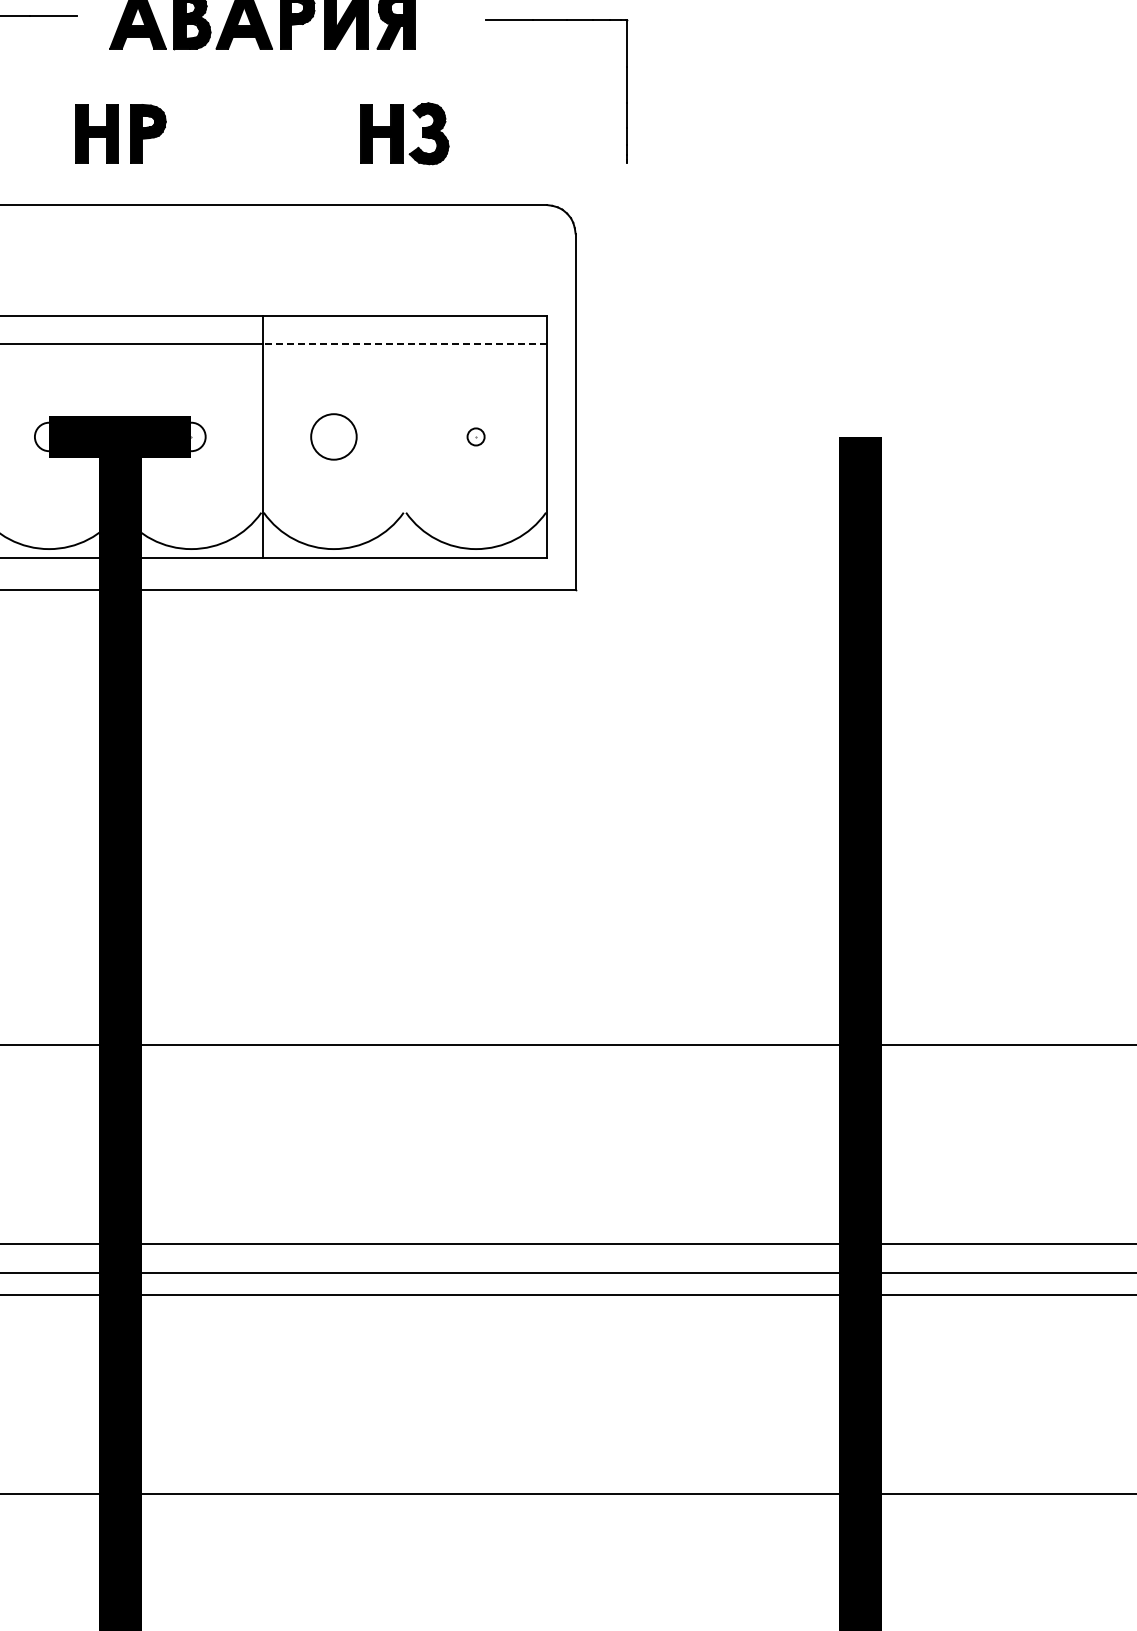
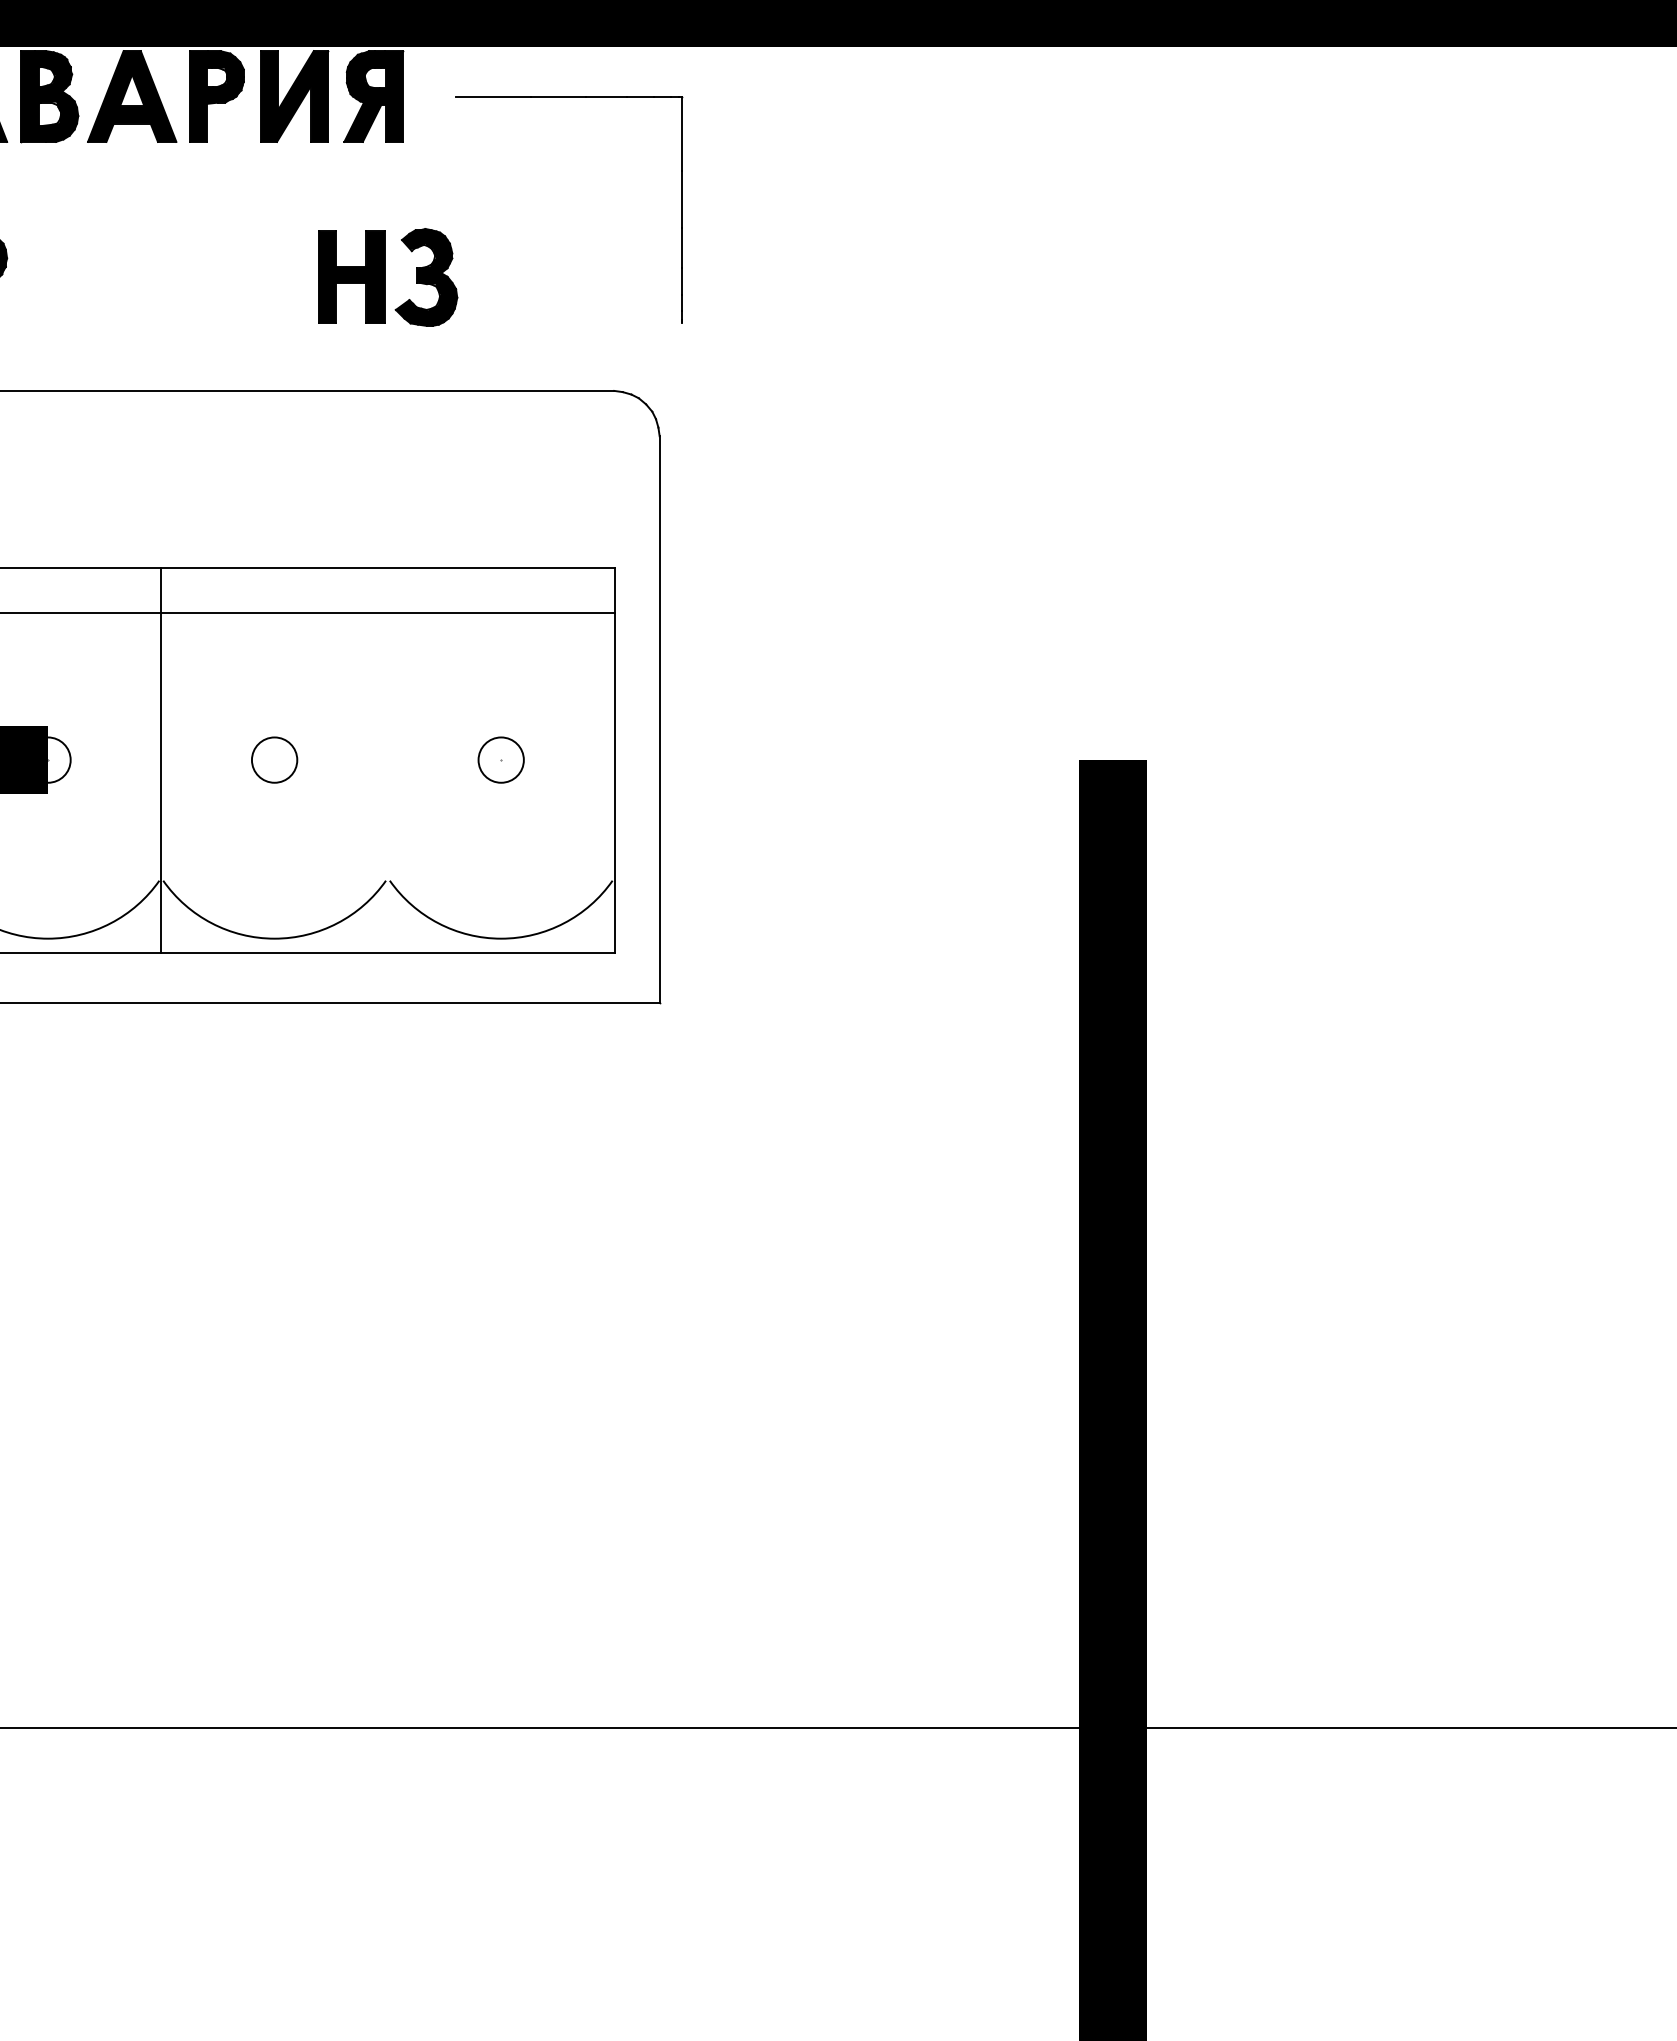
part: (626, 91) -> (680, 210), moved
line: (404, 344) -> (387, 612), dashed -> solid
circle: (333, 436) -> (274, 759), size x0.62
circle: (475, 436) -> (500, 759), size x1.67

